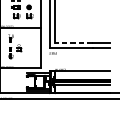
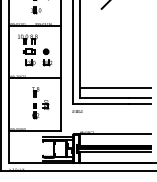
line: (82, 34) -> (115, 87), added
line: (73, 42) -> (103, 97), dashed -> solid
part: (14, 47) -> (40, 103), moved

